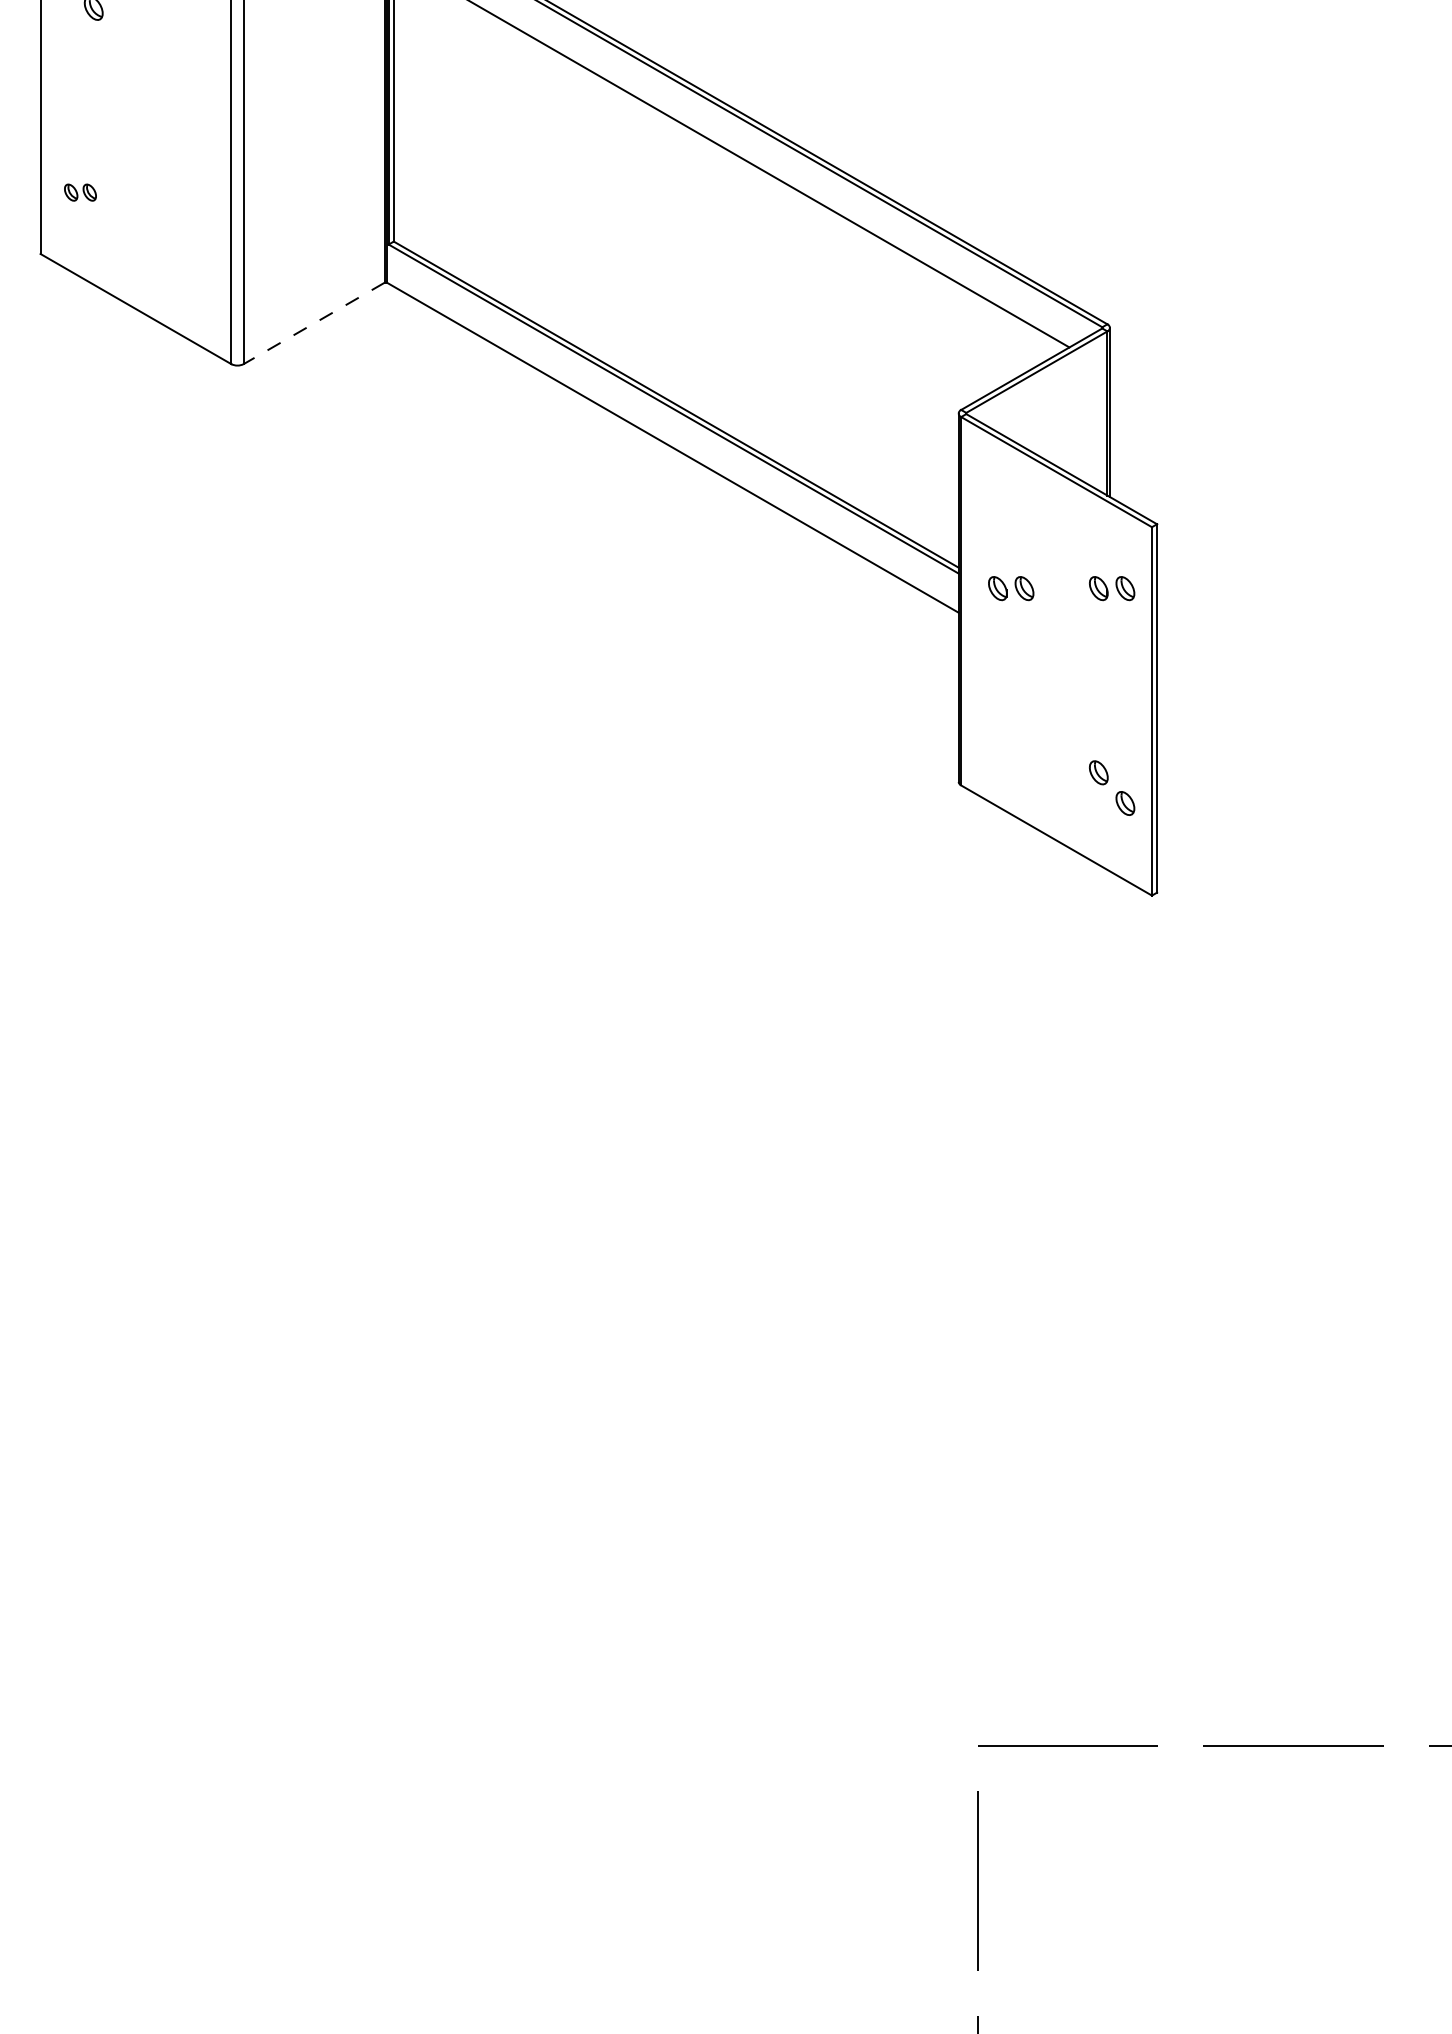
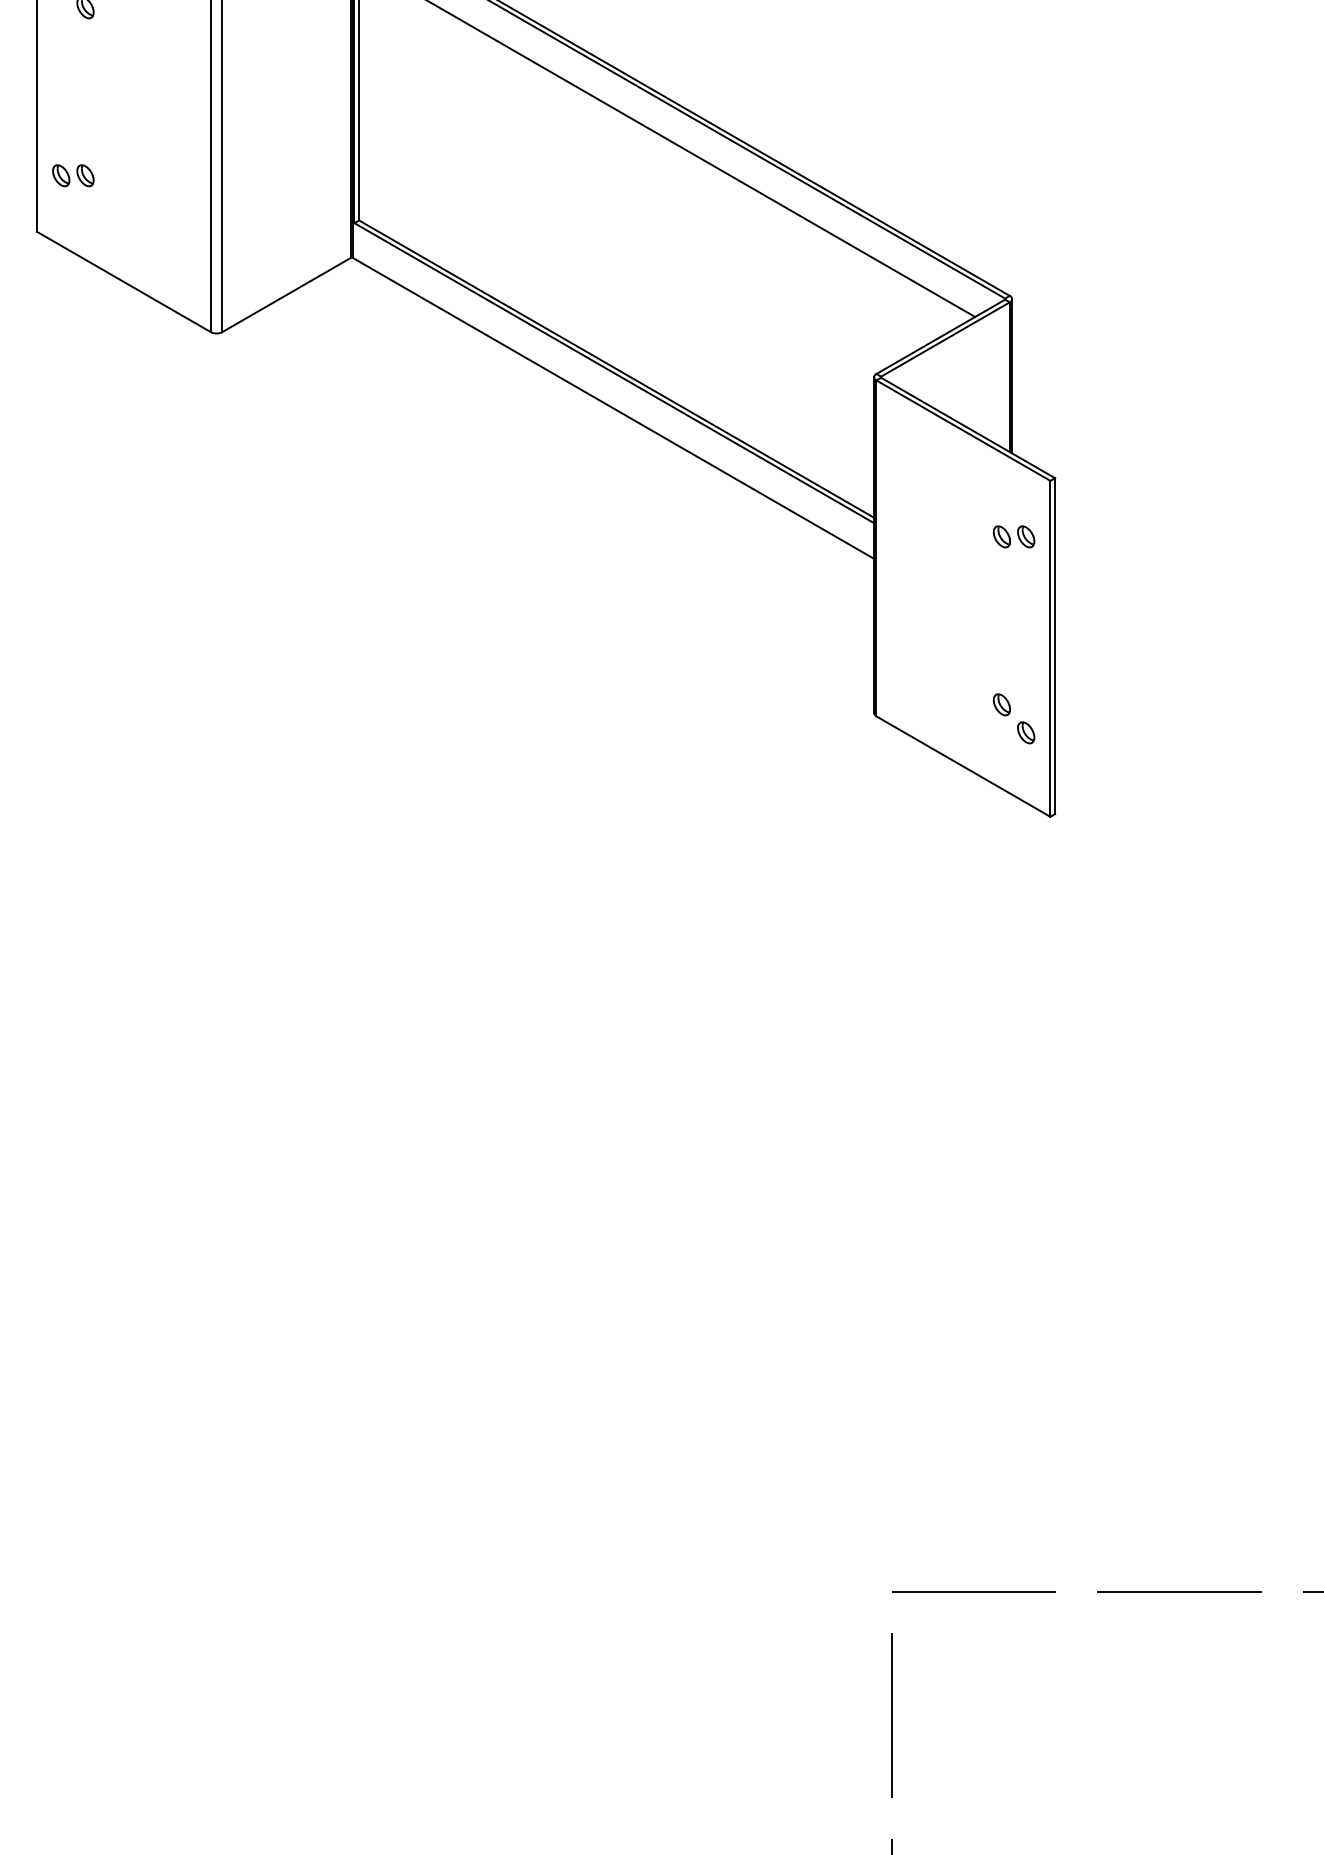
part: (80, 192) -> (73, 175), size x1.43
line: (314, 323) -> (286, 295), dashed -> solid
part: (1010, 588) -> (921, 536), removed

